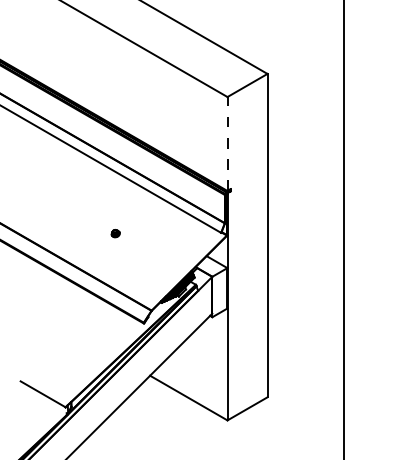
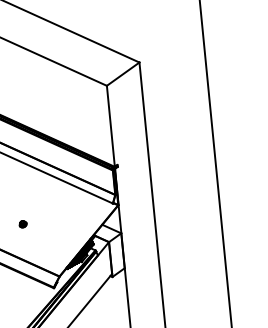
line: (227, 144) -> (110, 126), dashed -> solid
part: (115, 233) -> (22, 224), moved

